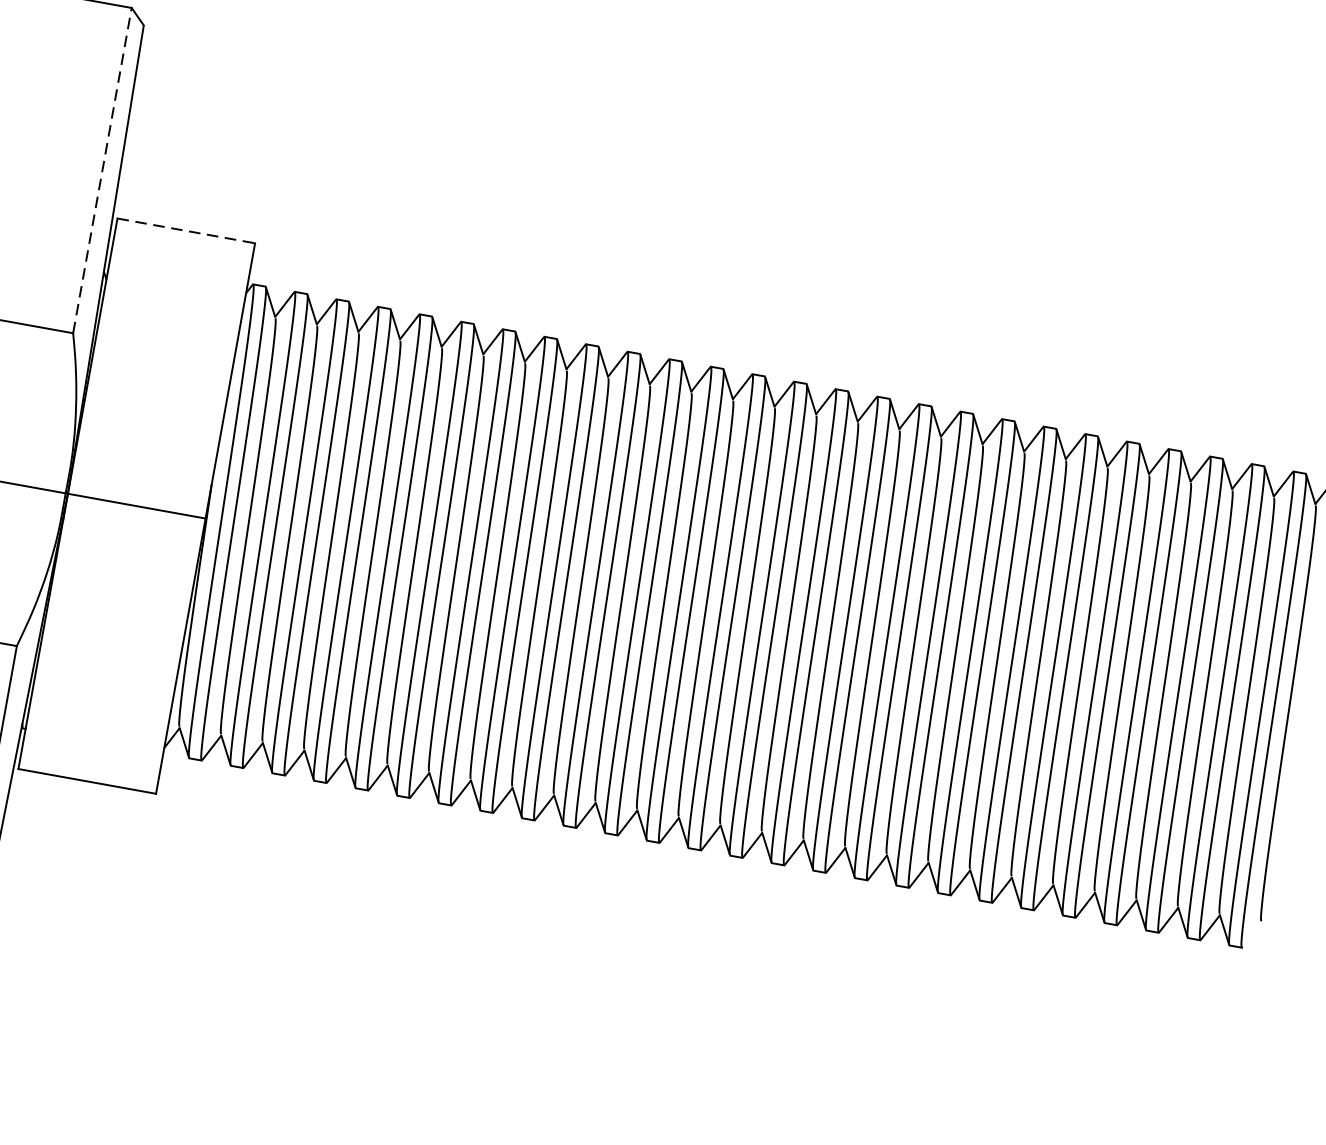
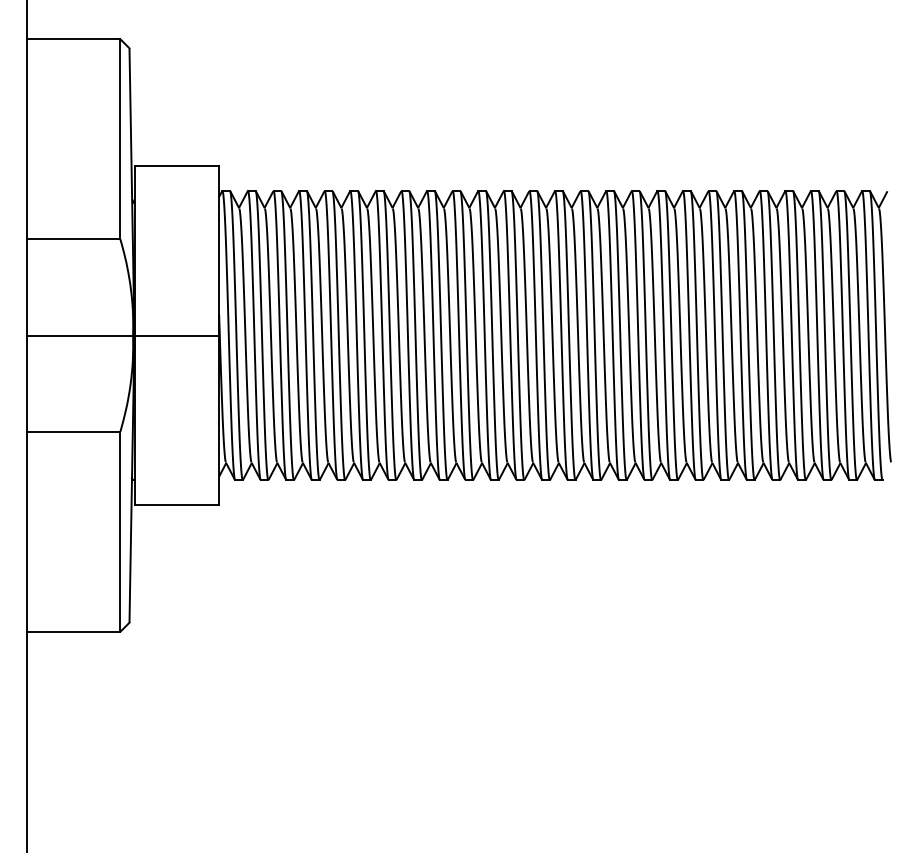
line: (102, 169) -> (120, 138), dashed -> solid
line: (187, 231) -> (177, 166), dashed -> solid

